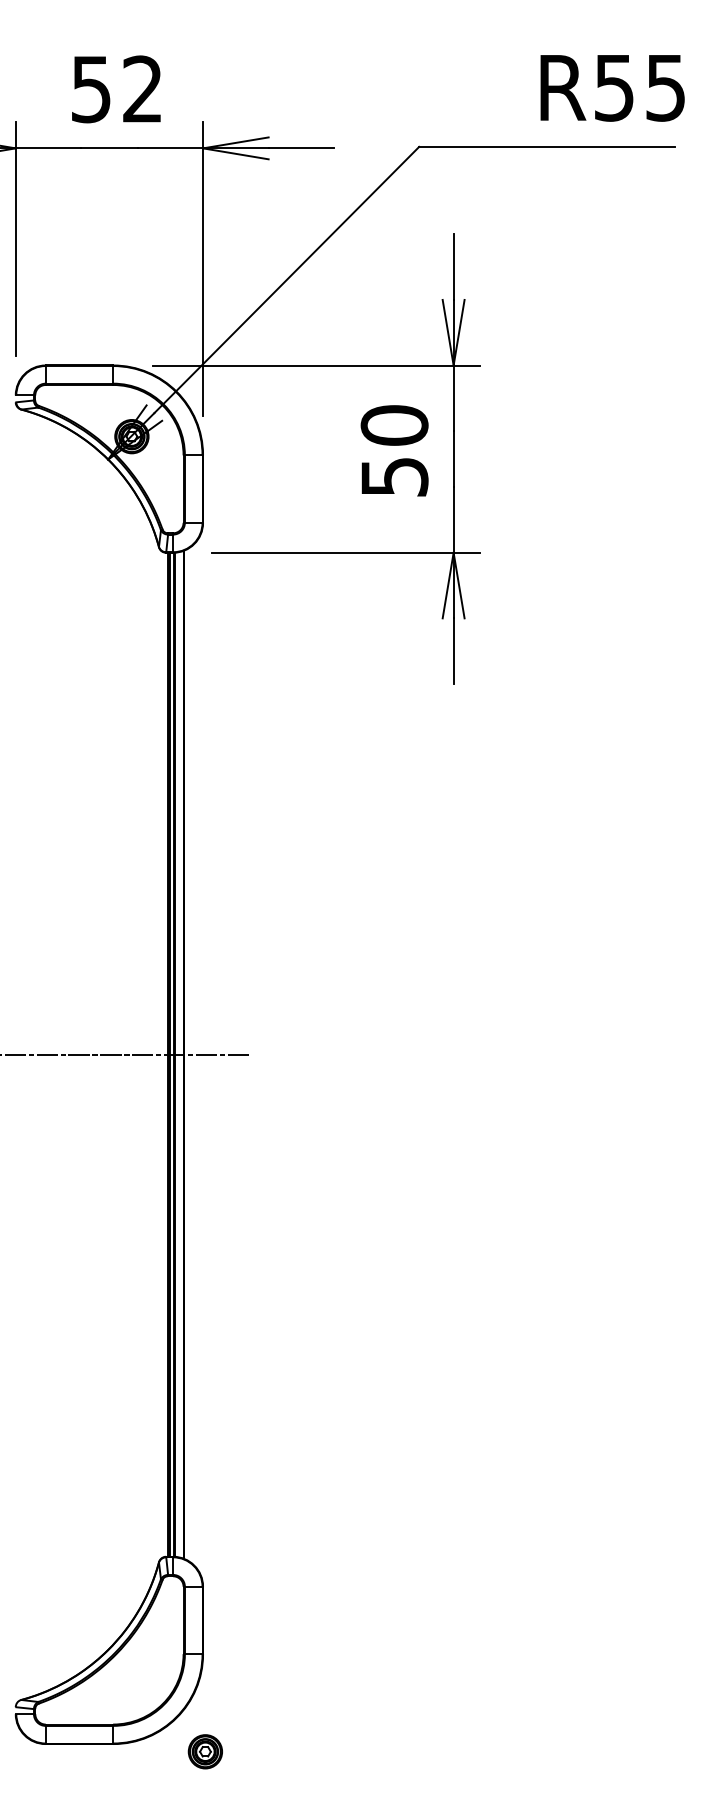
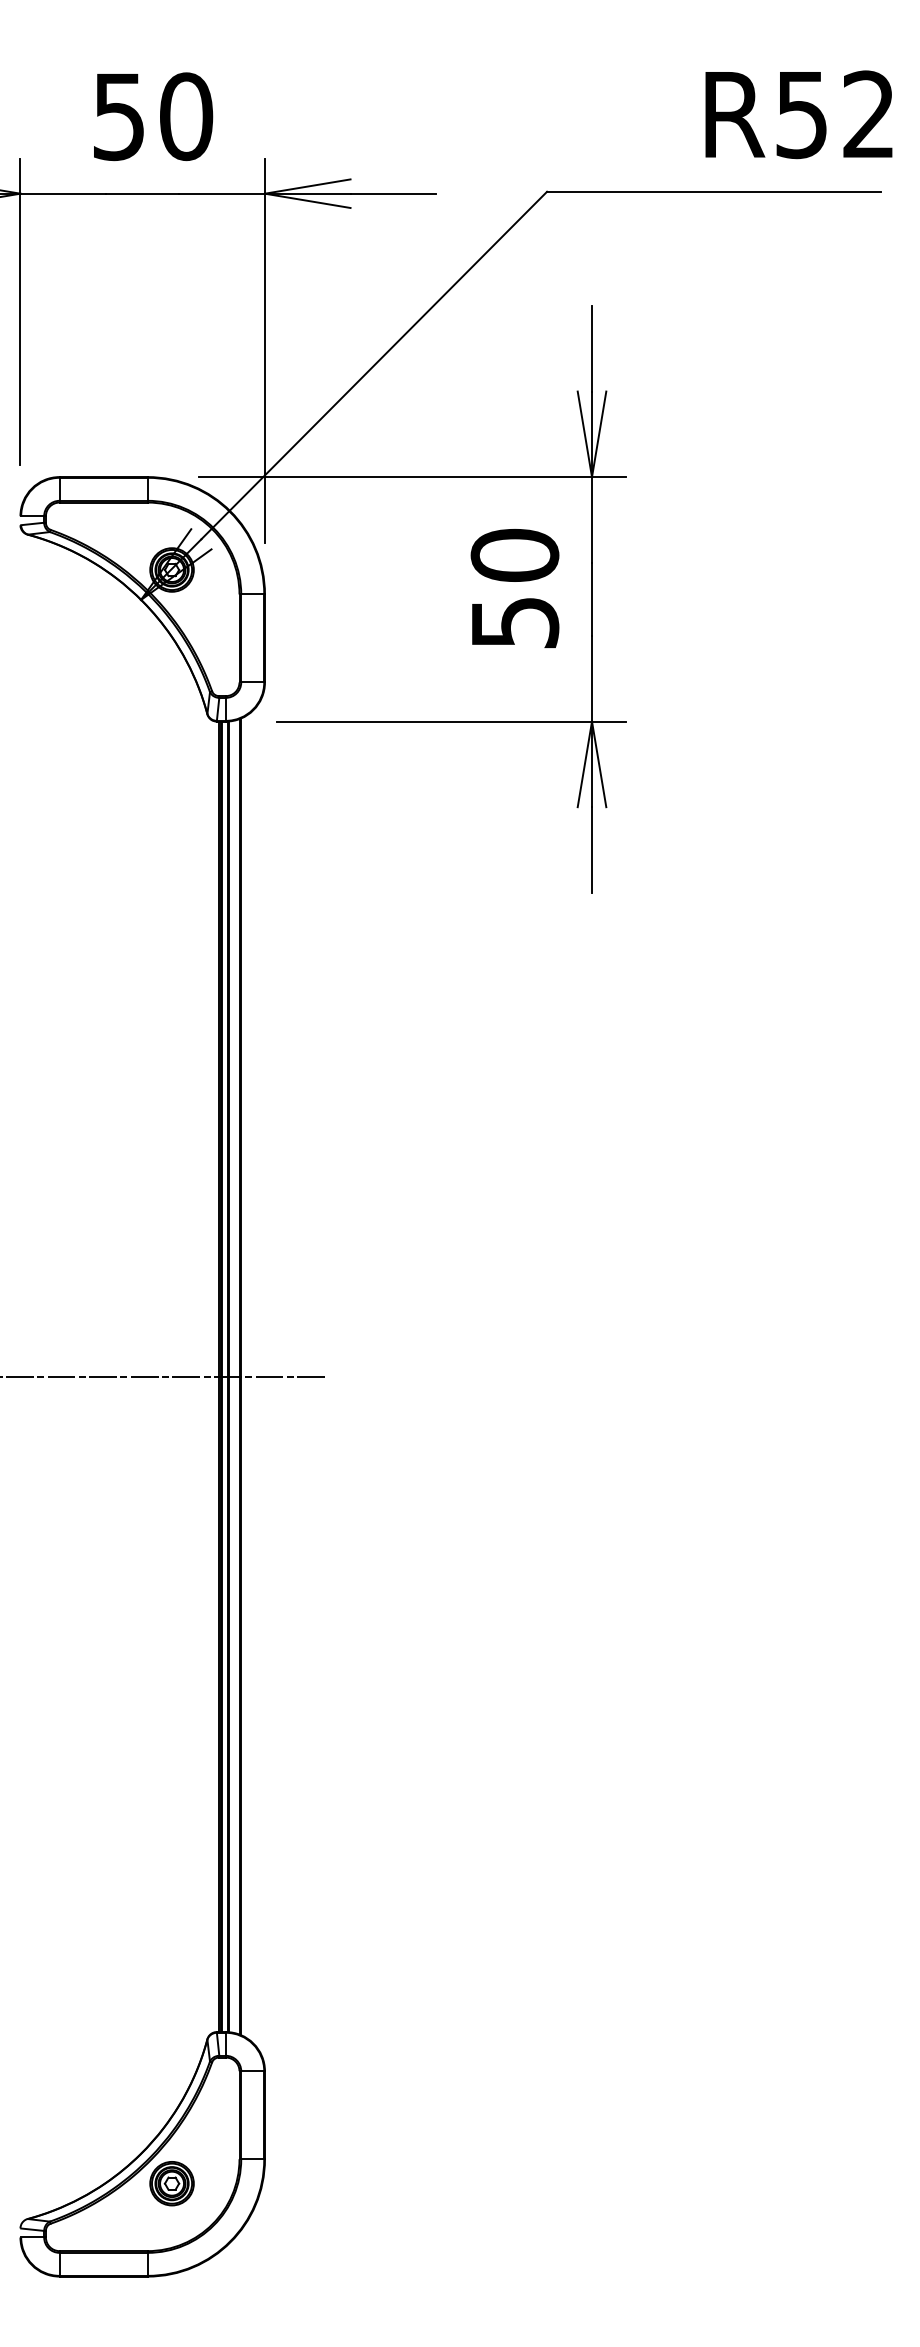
text: (665, 87) -> (868, 114), R55 -> R52
text: (142, 89) -> (186, 116), 52 -> 50
part: (205, 1751) -> (171, 2183), moved

